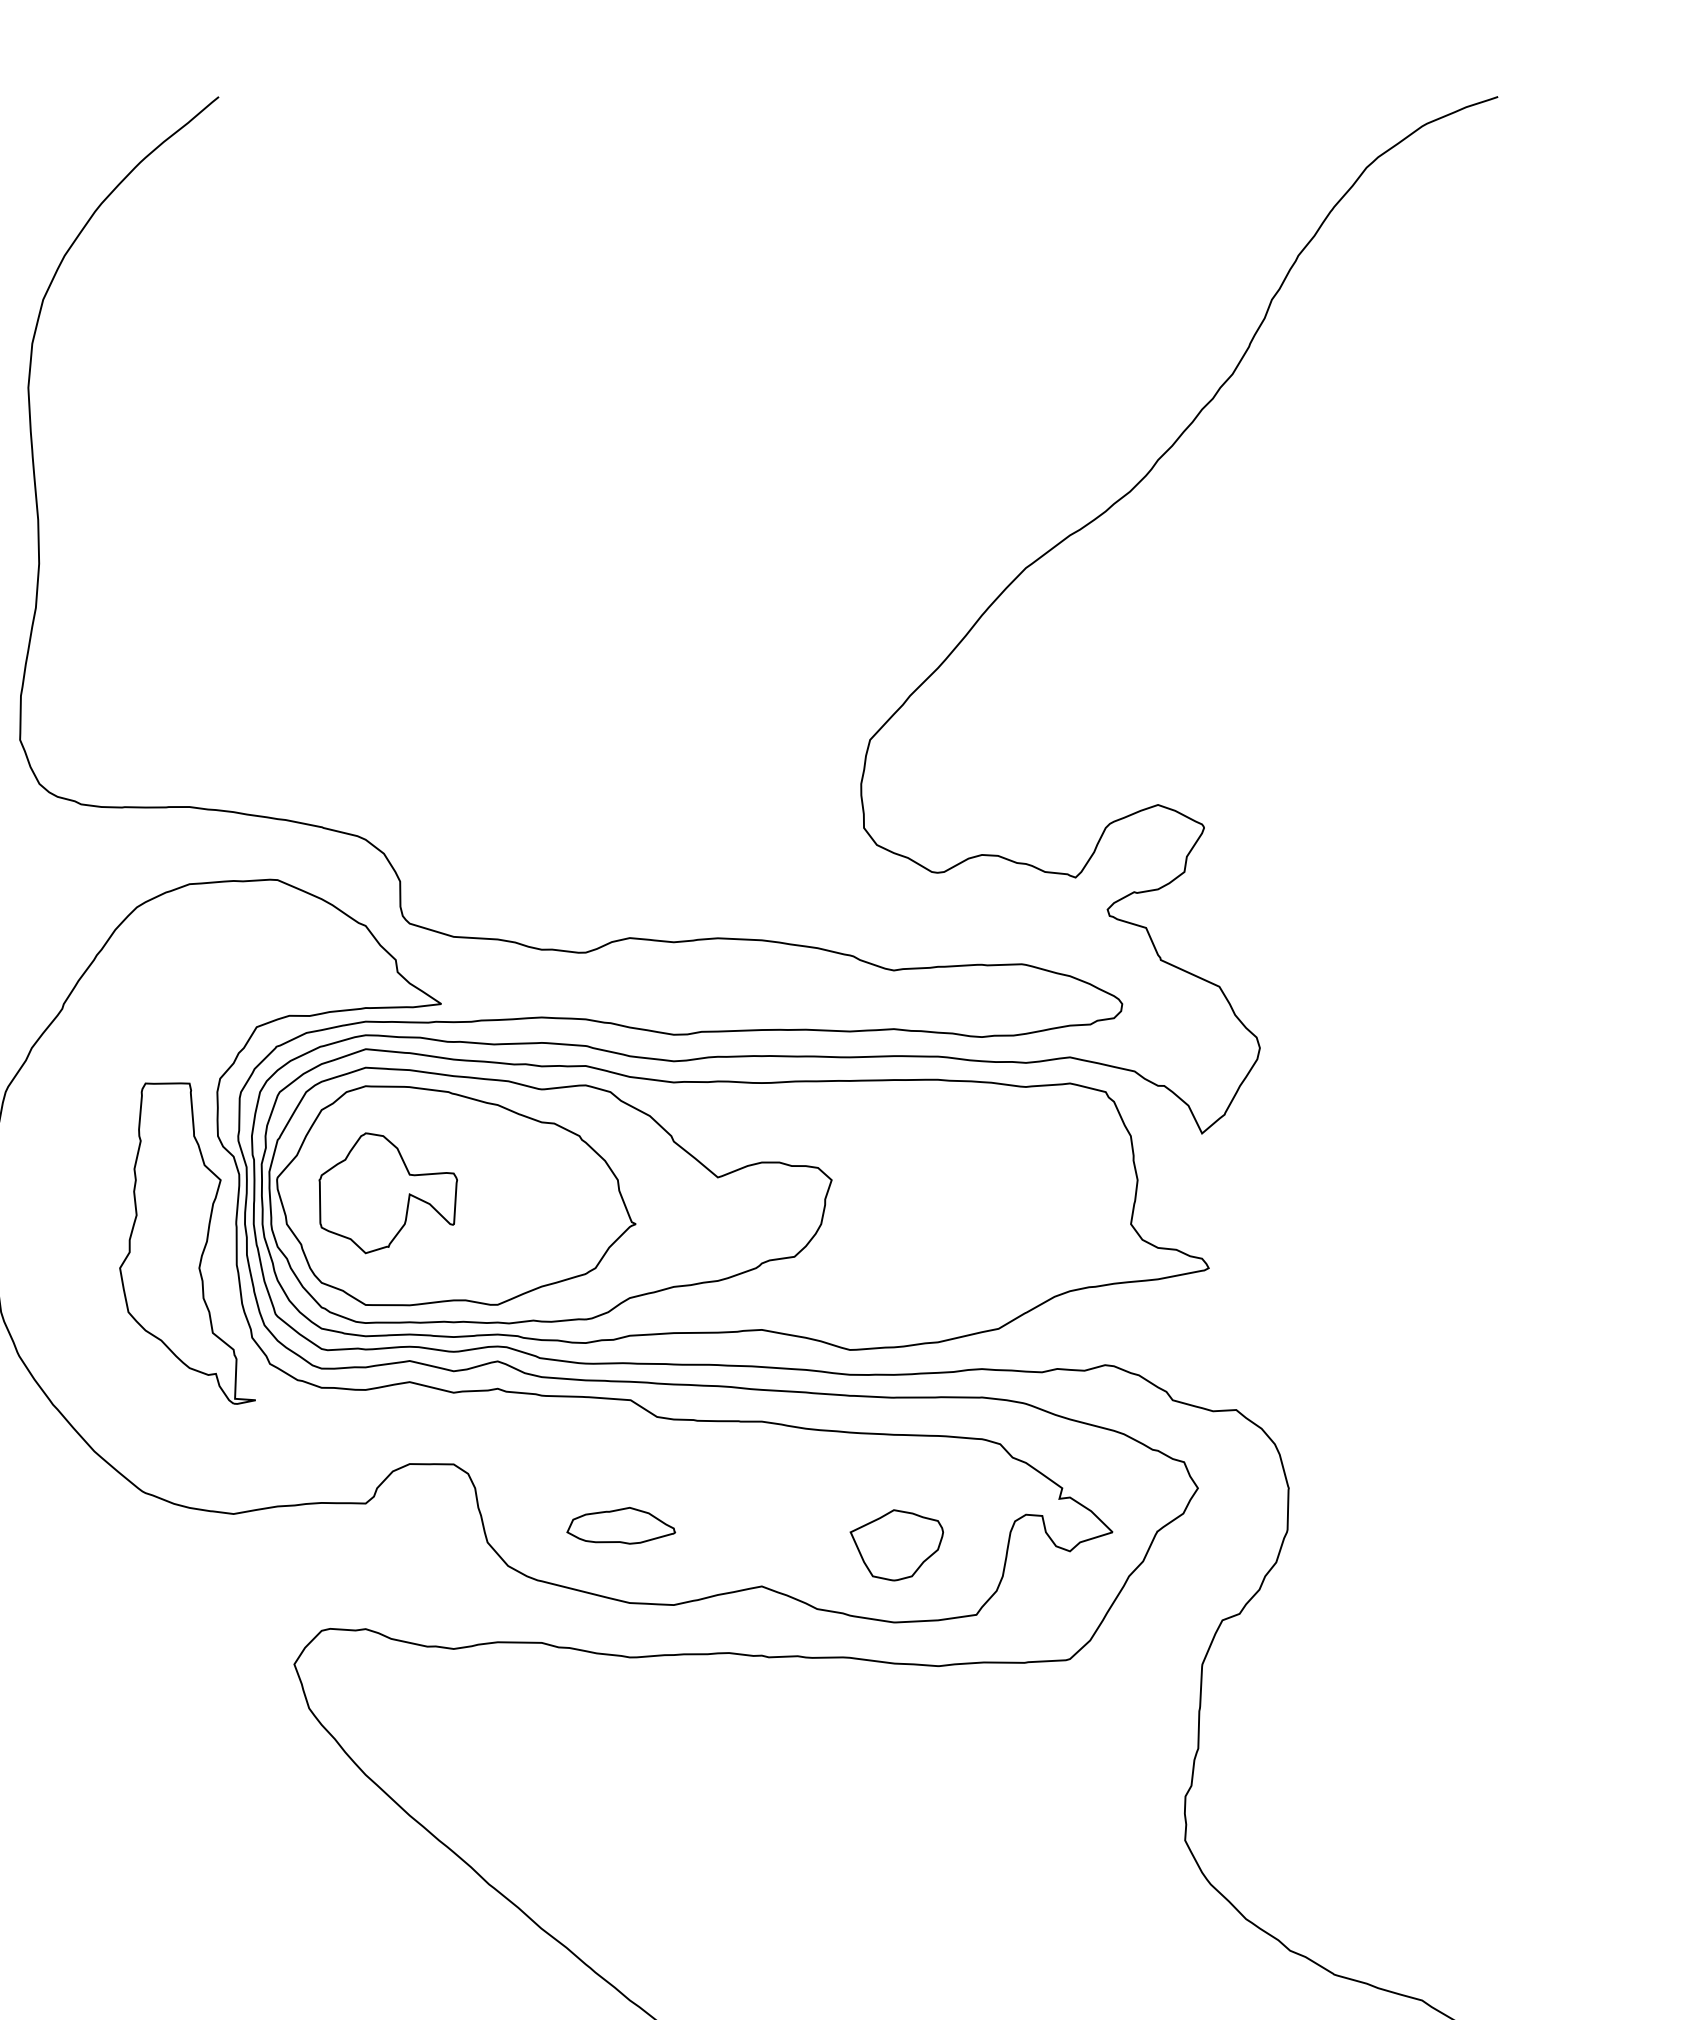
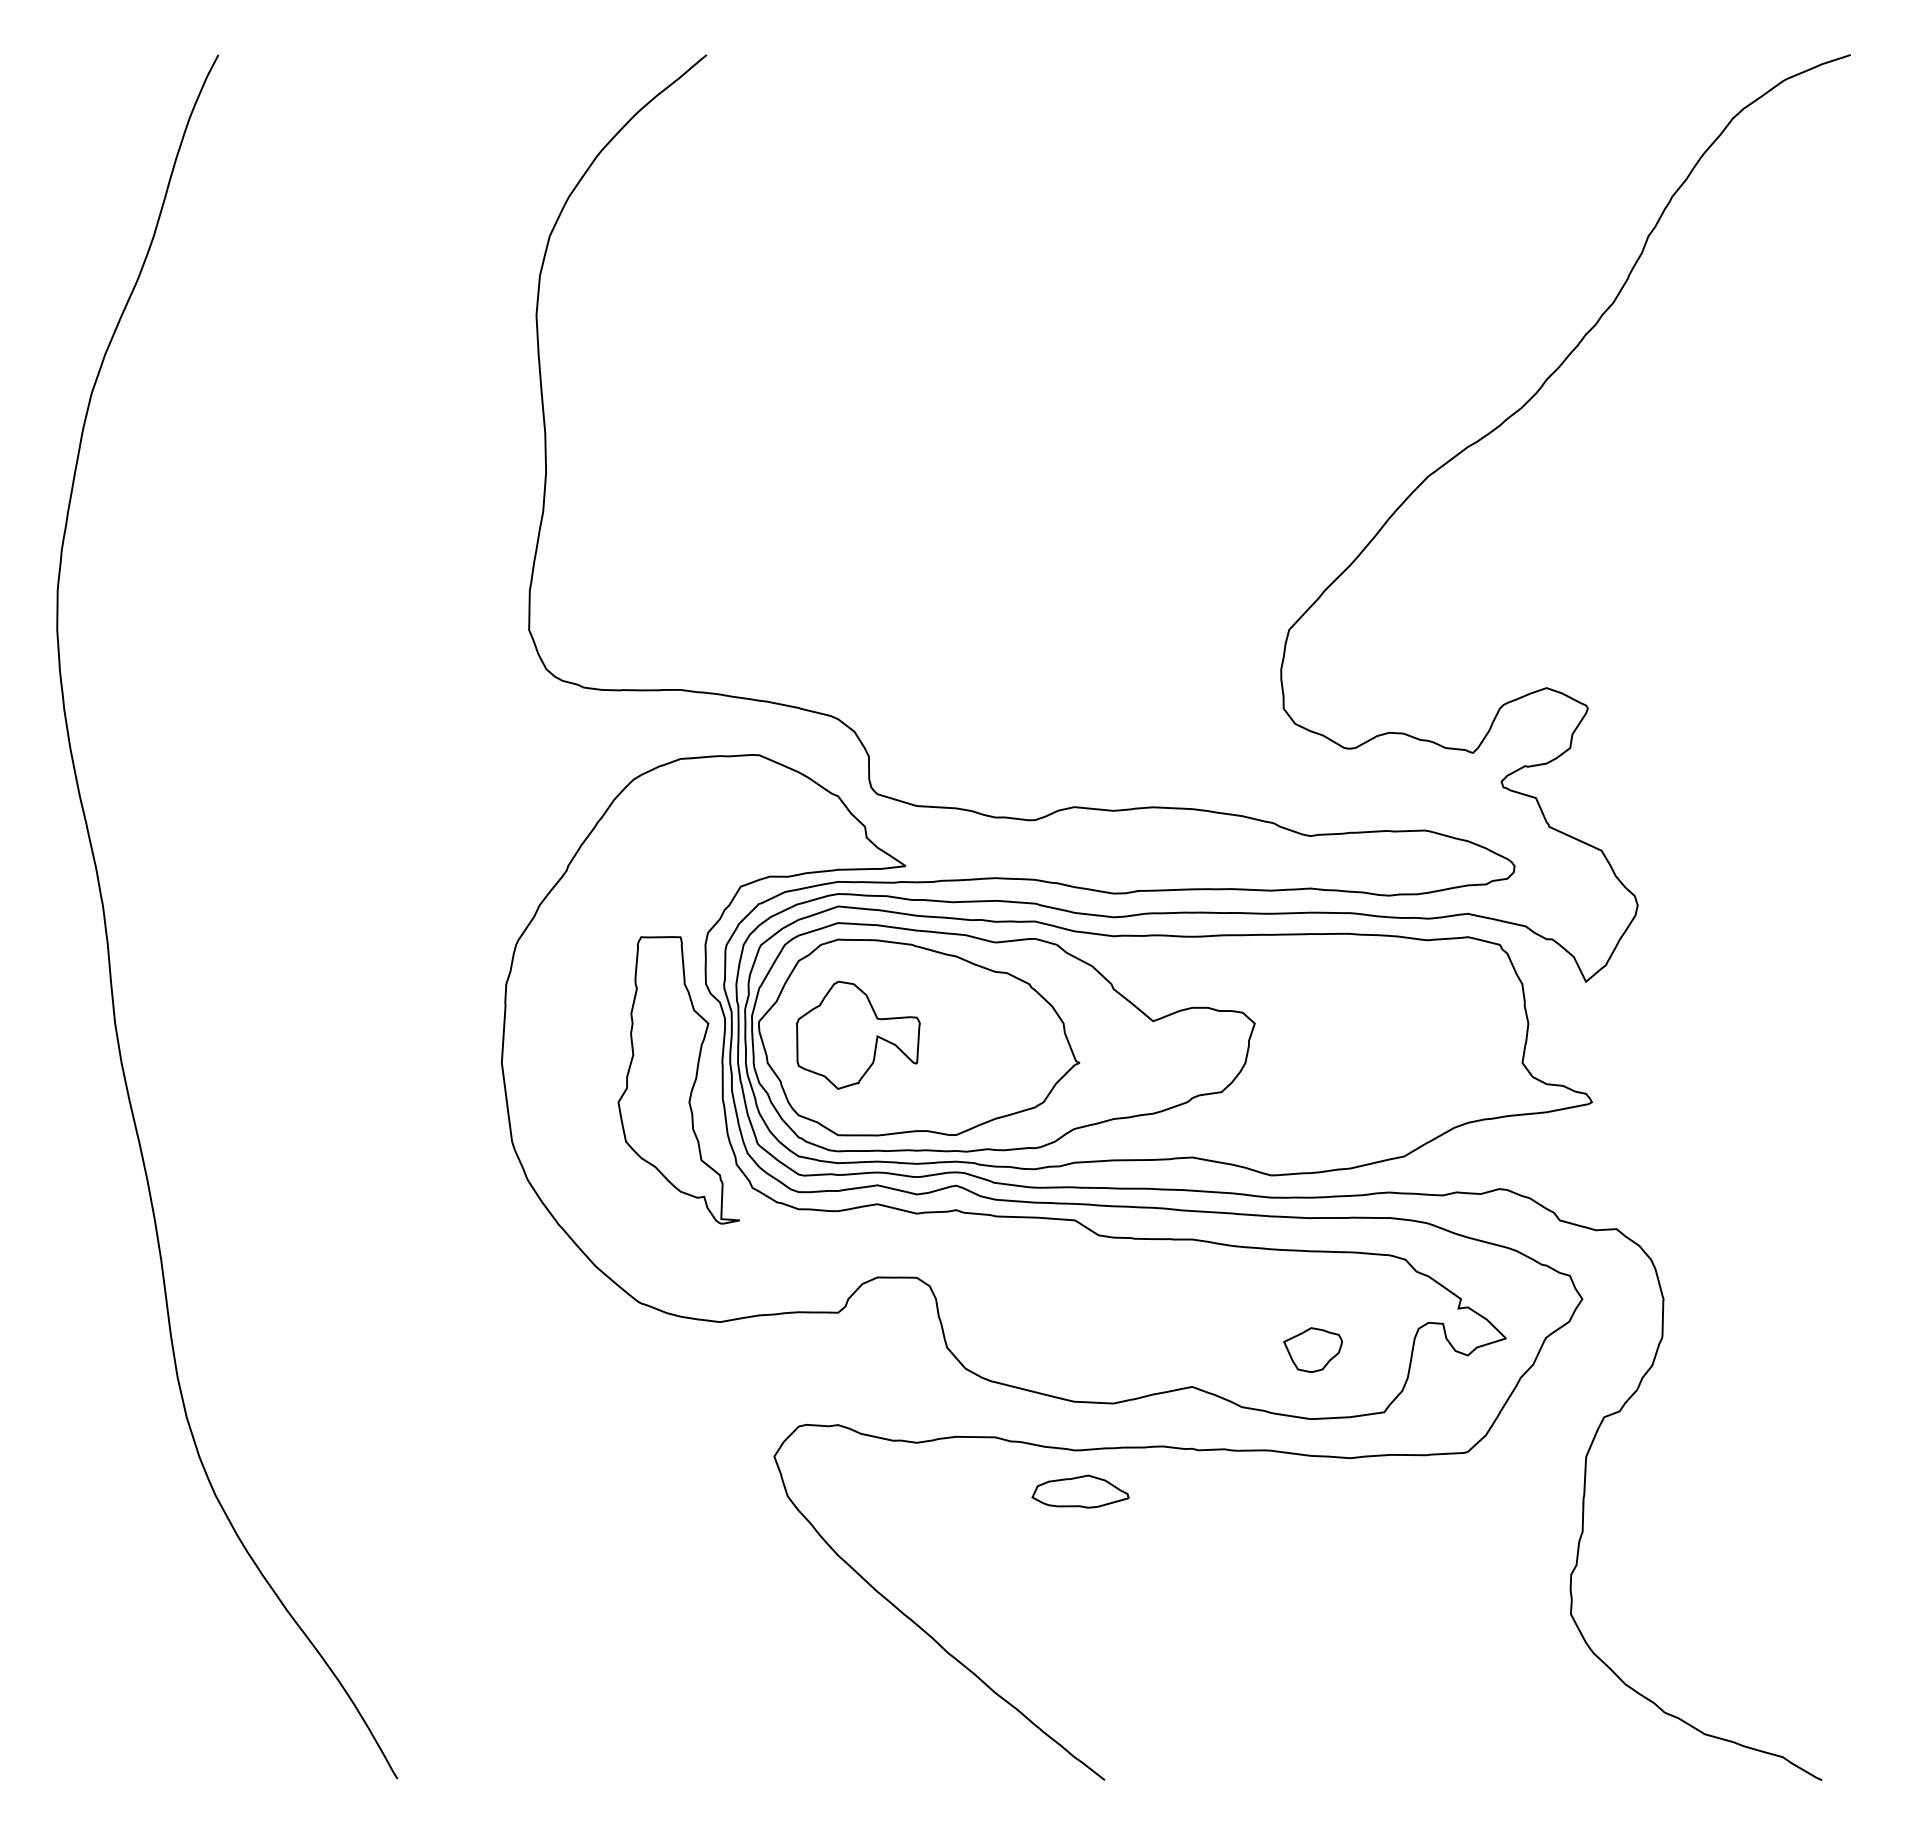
part: (621, 1525) -> (1080, 1491), moved
part: (896, 1544) -> (1312, 1349), size x0.7

